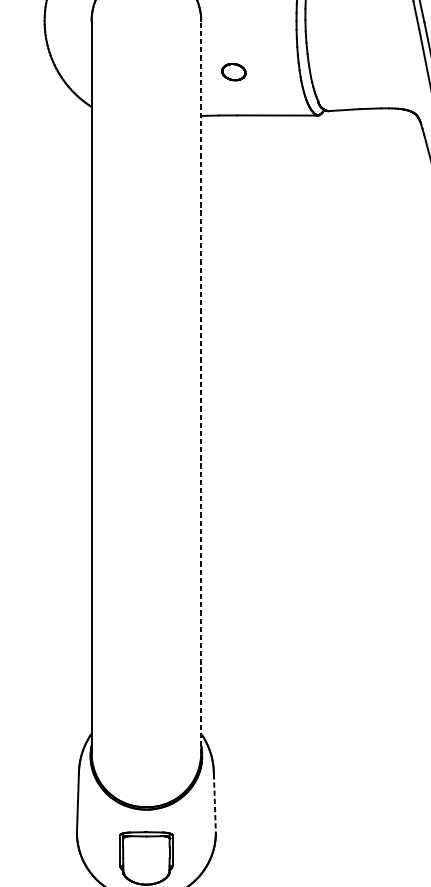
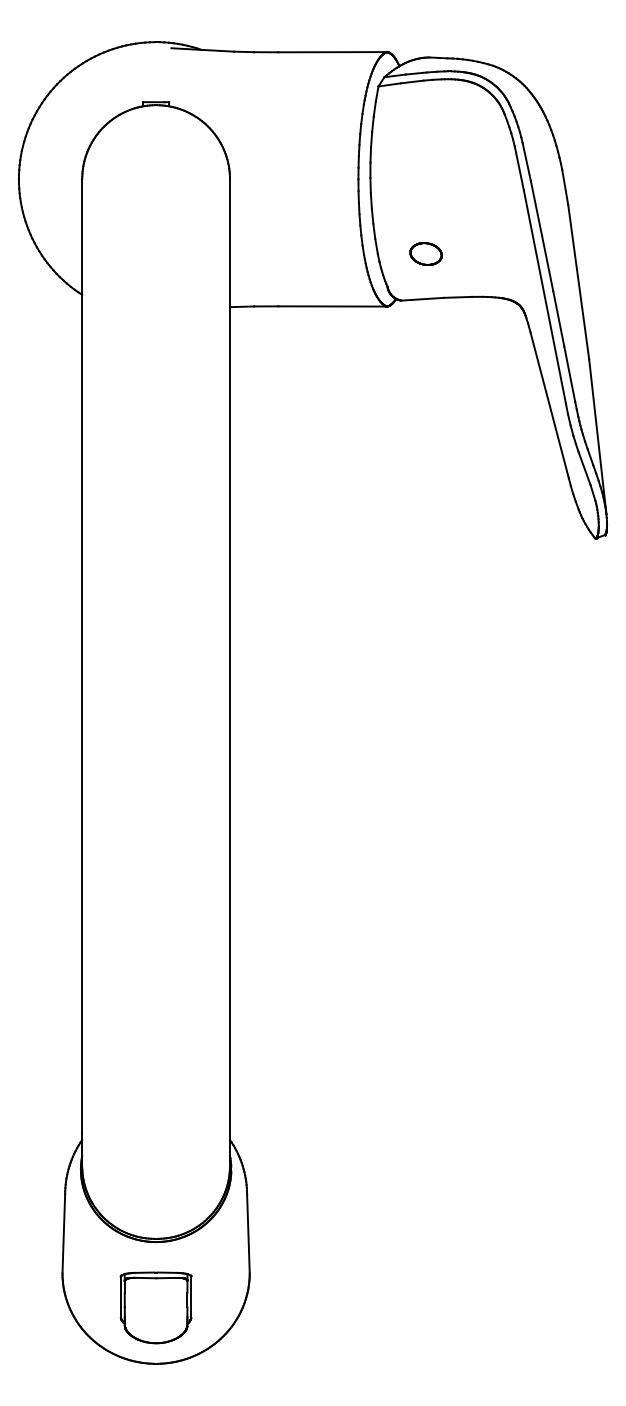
part: (233, 71) -> (425, 253), moved
line: (200, 387) -> (229, 672), dashed -> solid
line: (214, 804) -> (248, 1234), dashed -> solid

